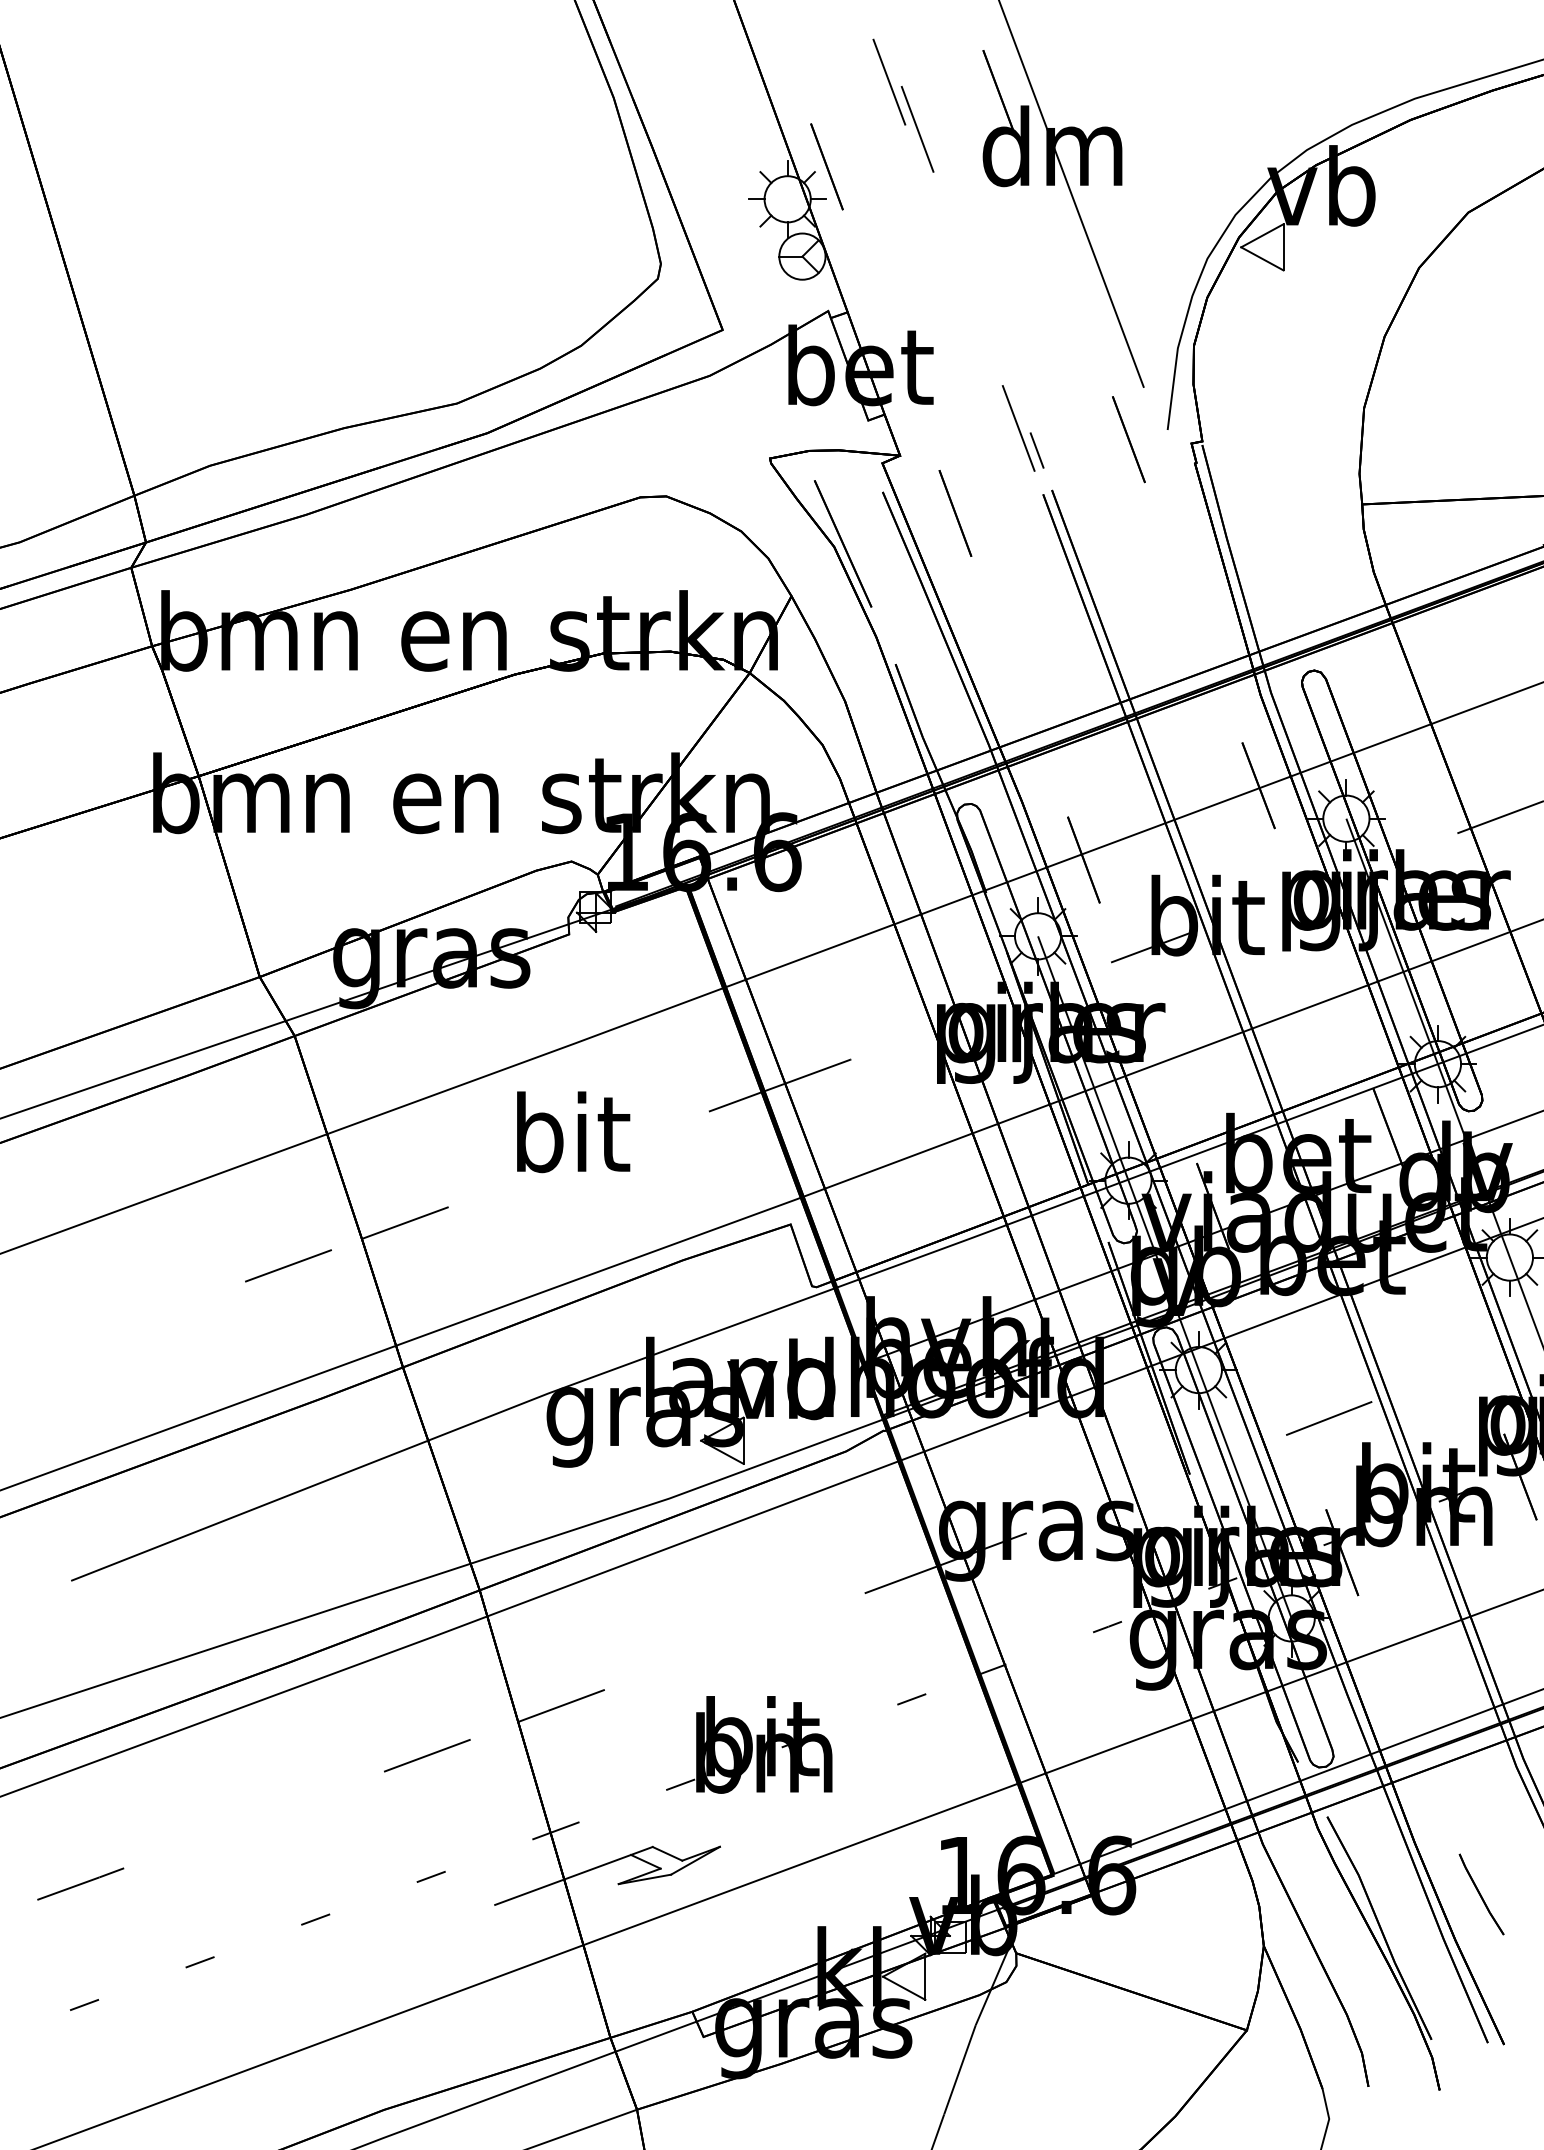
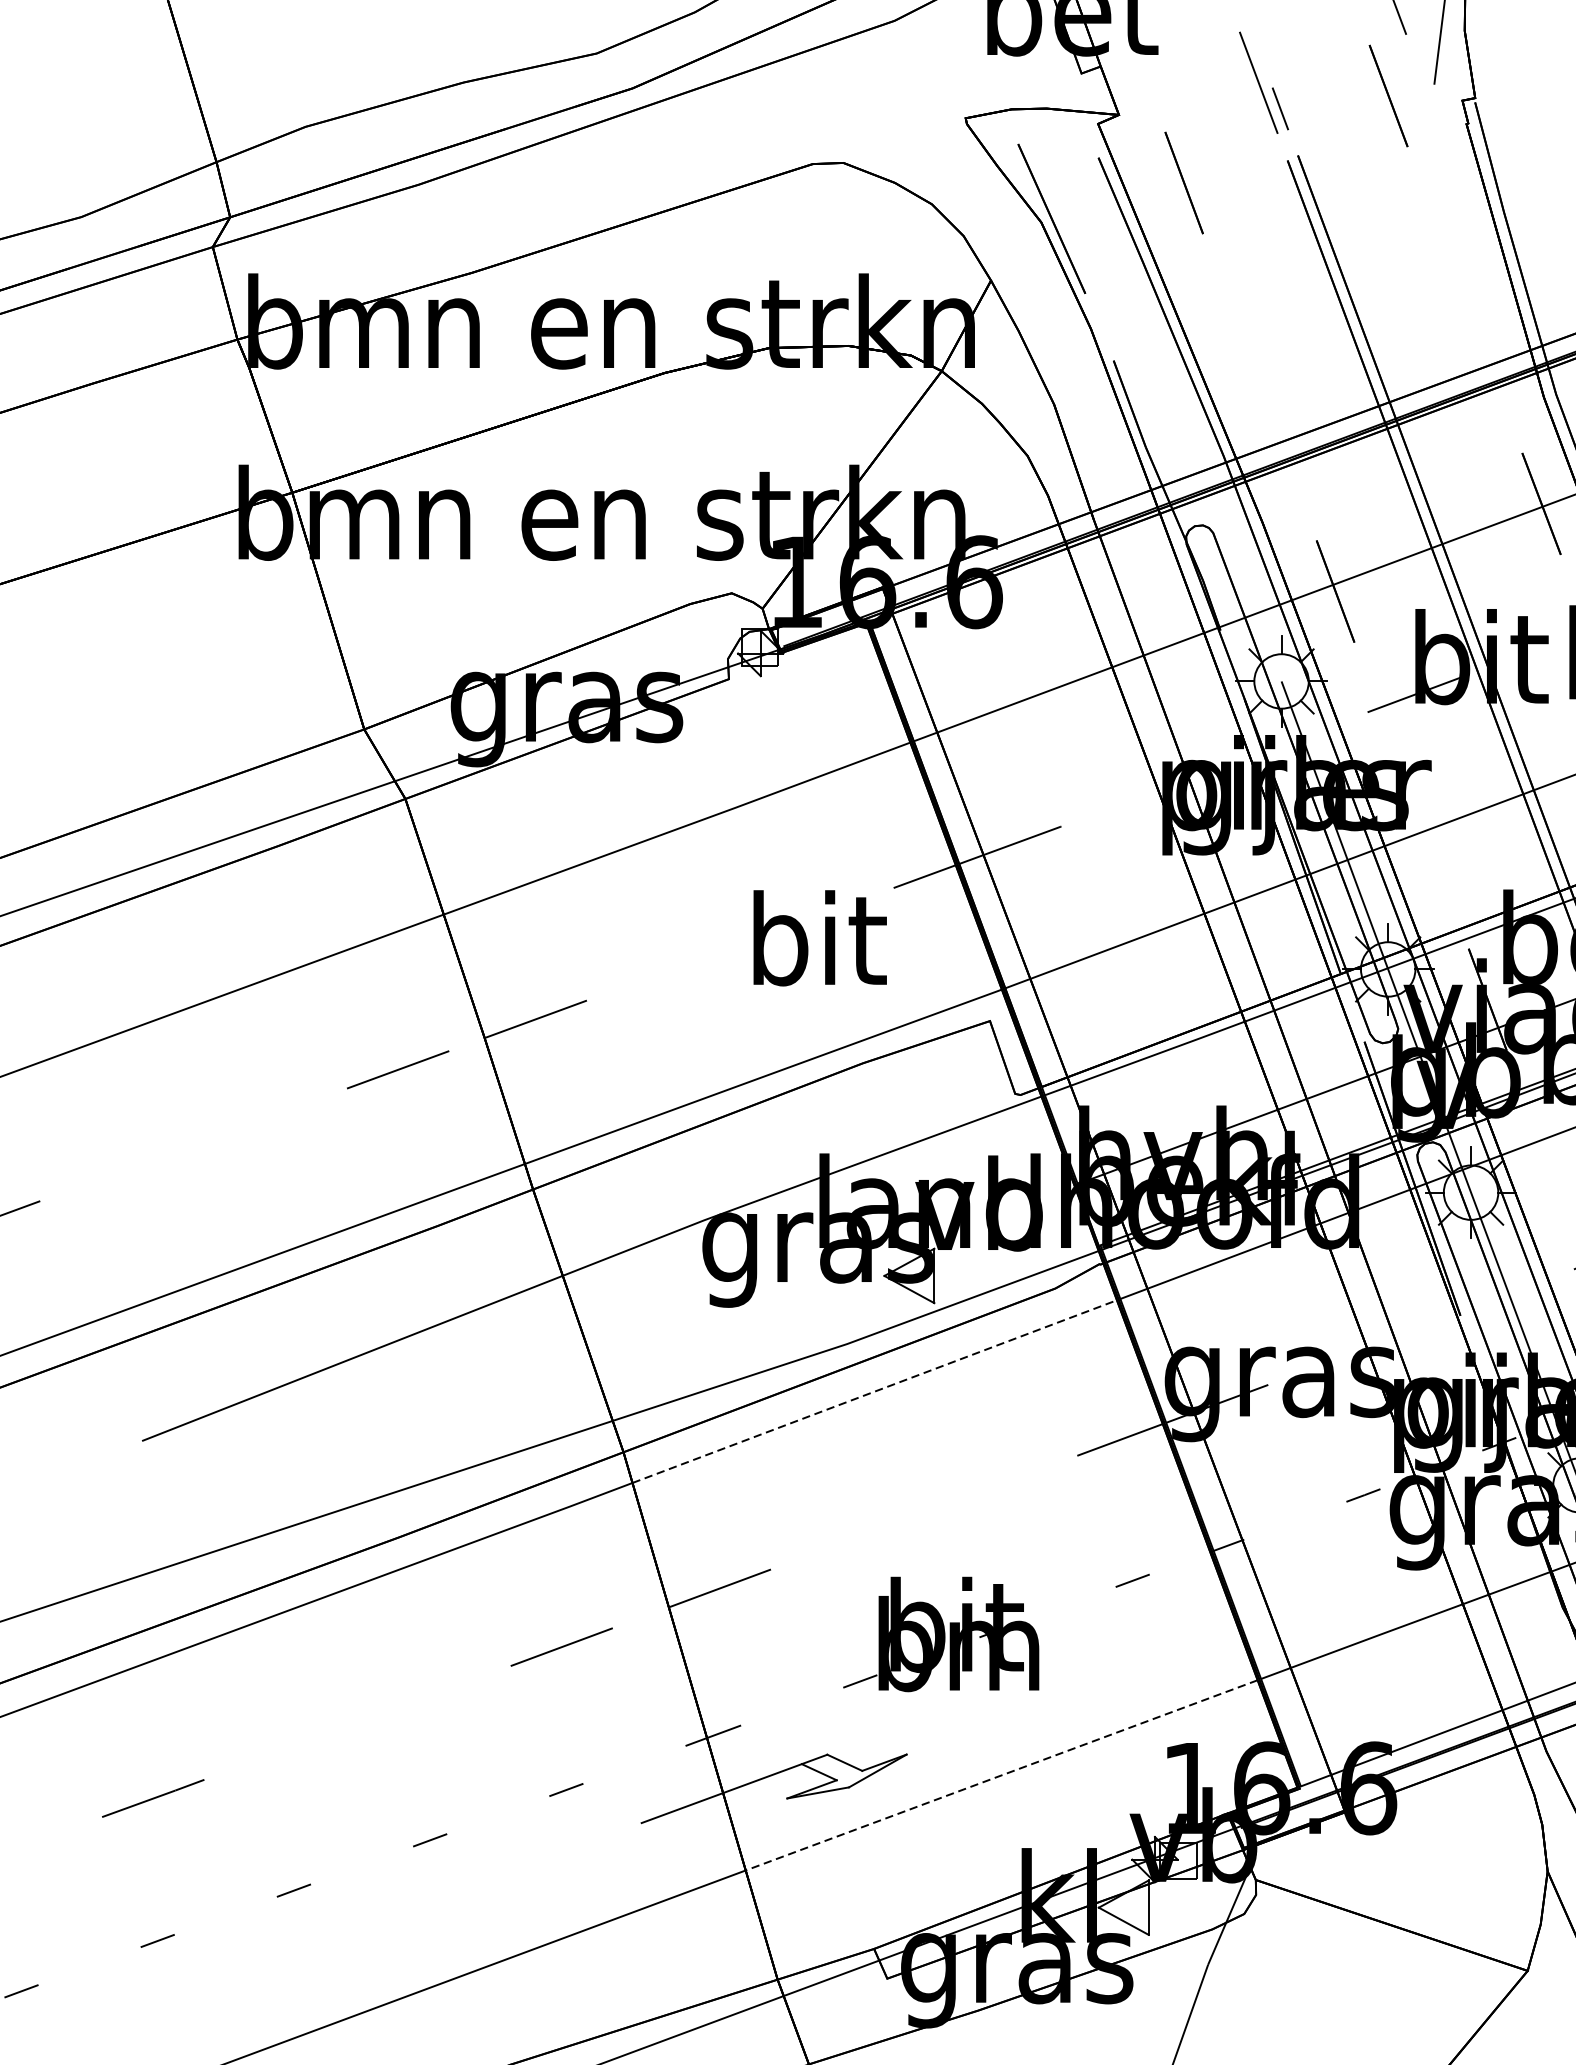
text: (573, 1132) -> (820, 938), moved
line: (692, 1538) -> (874, 1391), solid -> dashed
line: (800, 1864) -> (1001, 1775), solid -> dashed

